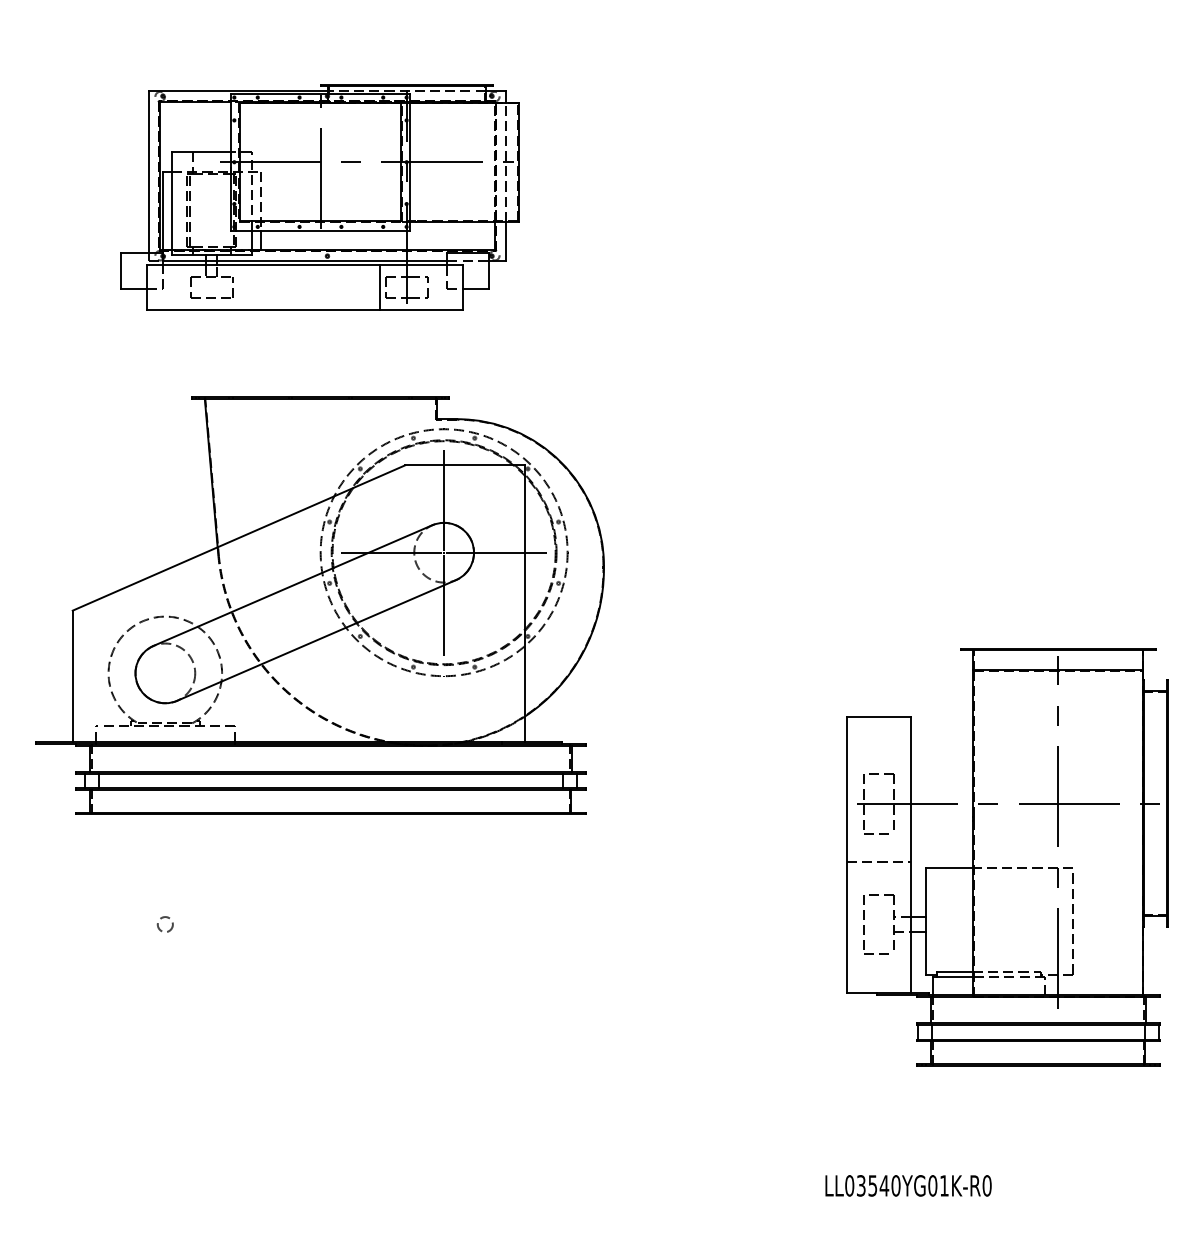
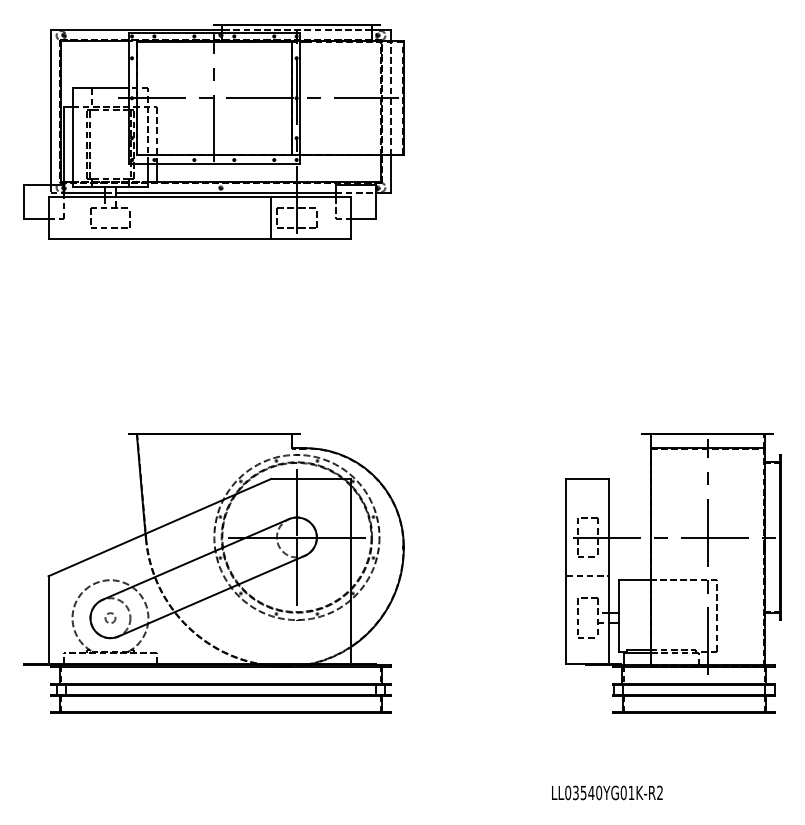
part: (319, 196) -> (213, 131), size x1.43
part: (319, 606) -> (213, 573), moved
text: (987, 1185) -> (660, 792), LL03540YG01K-R0 -> LL03540YG01K-R2

